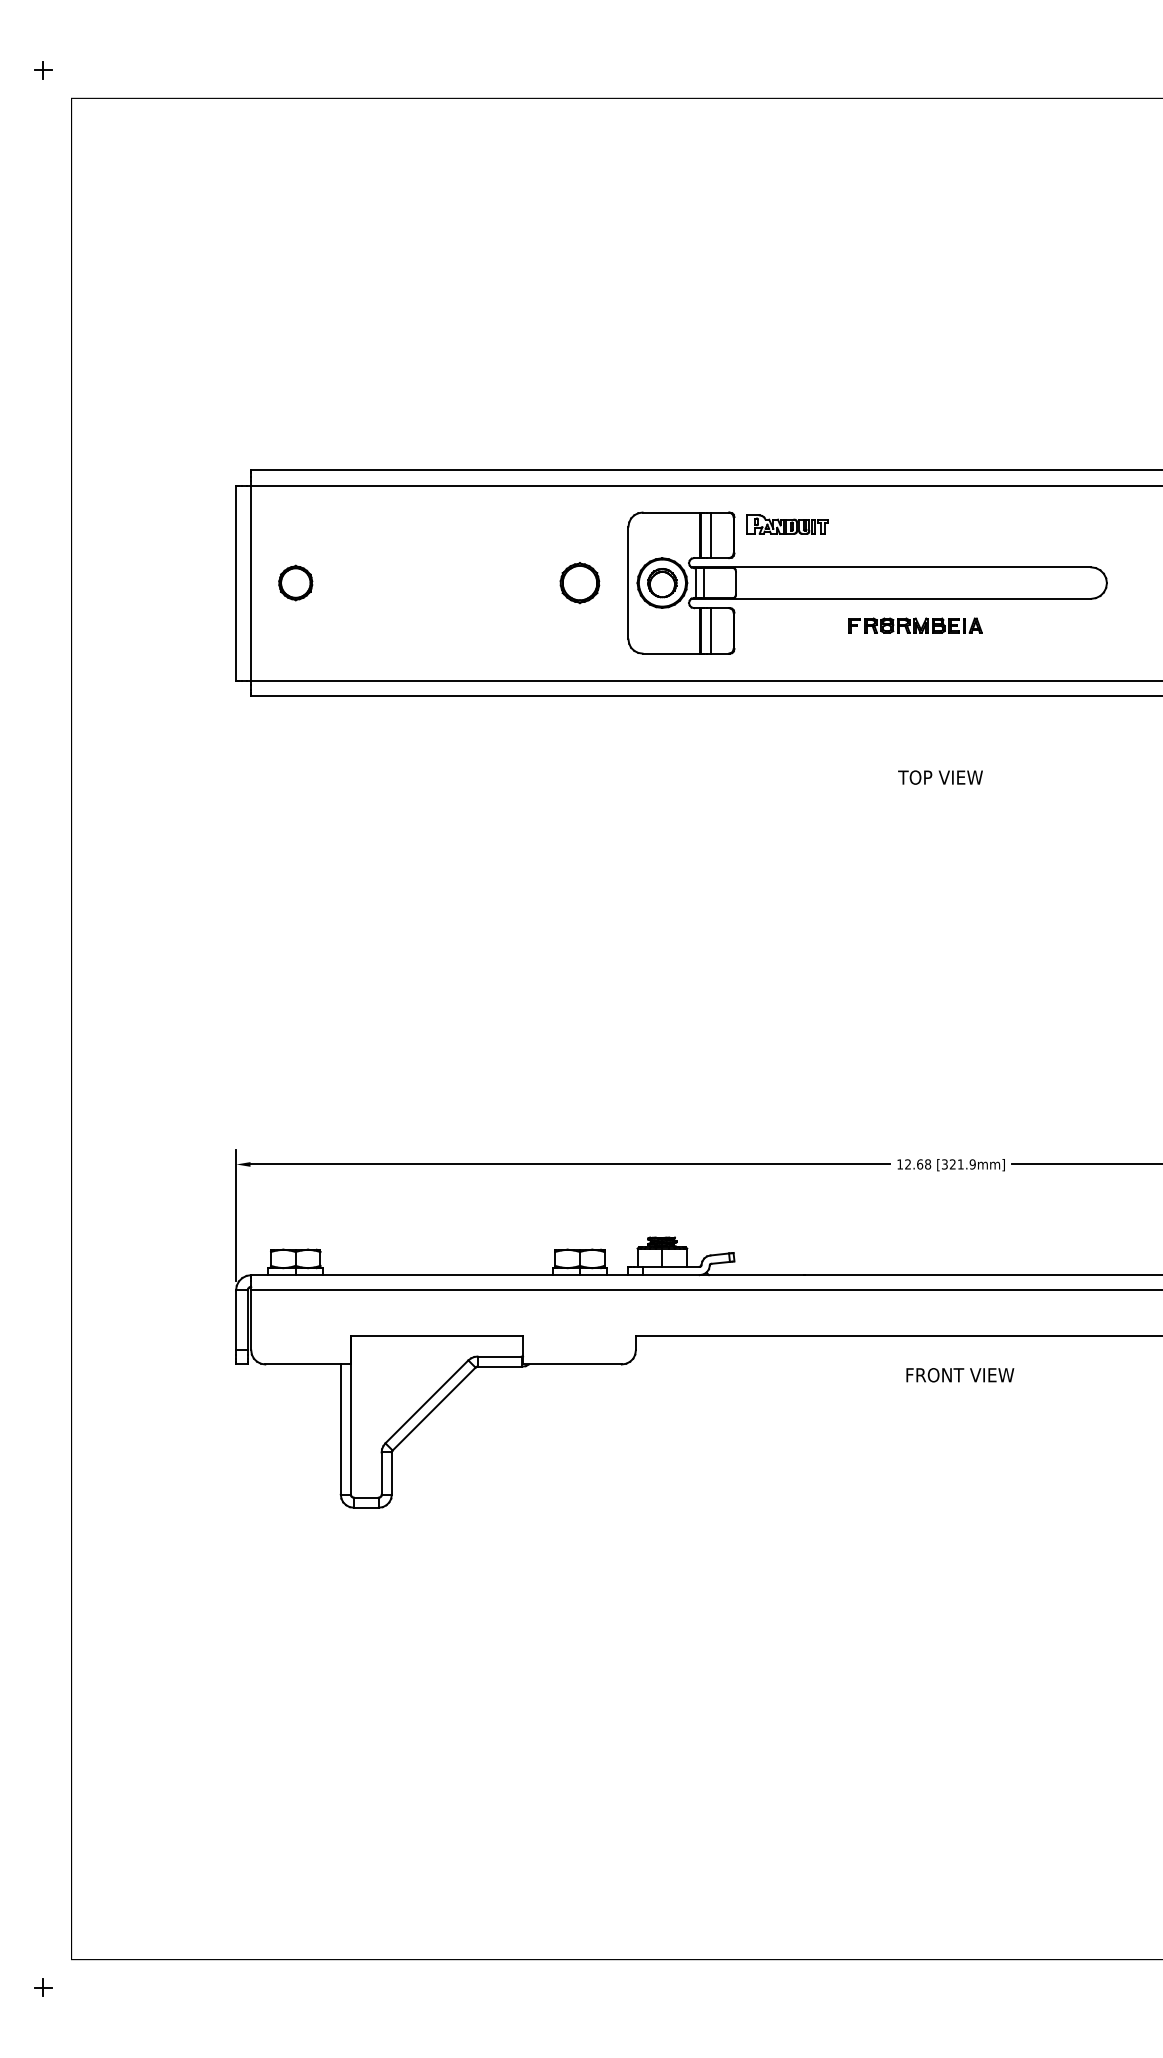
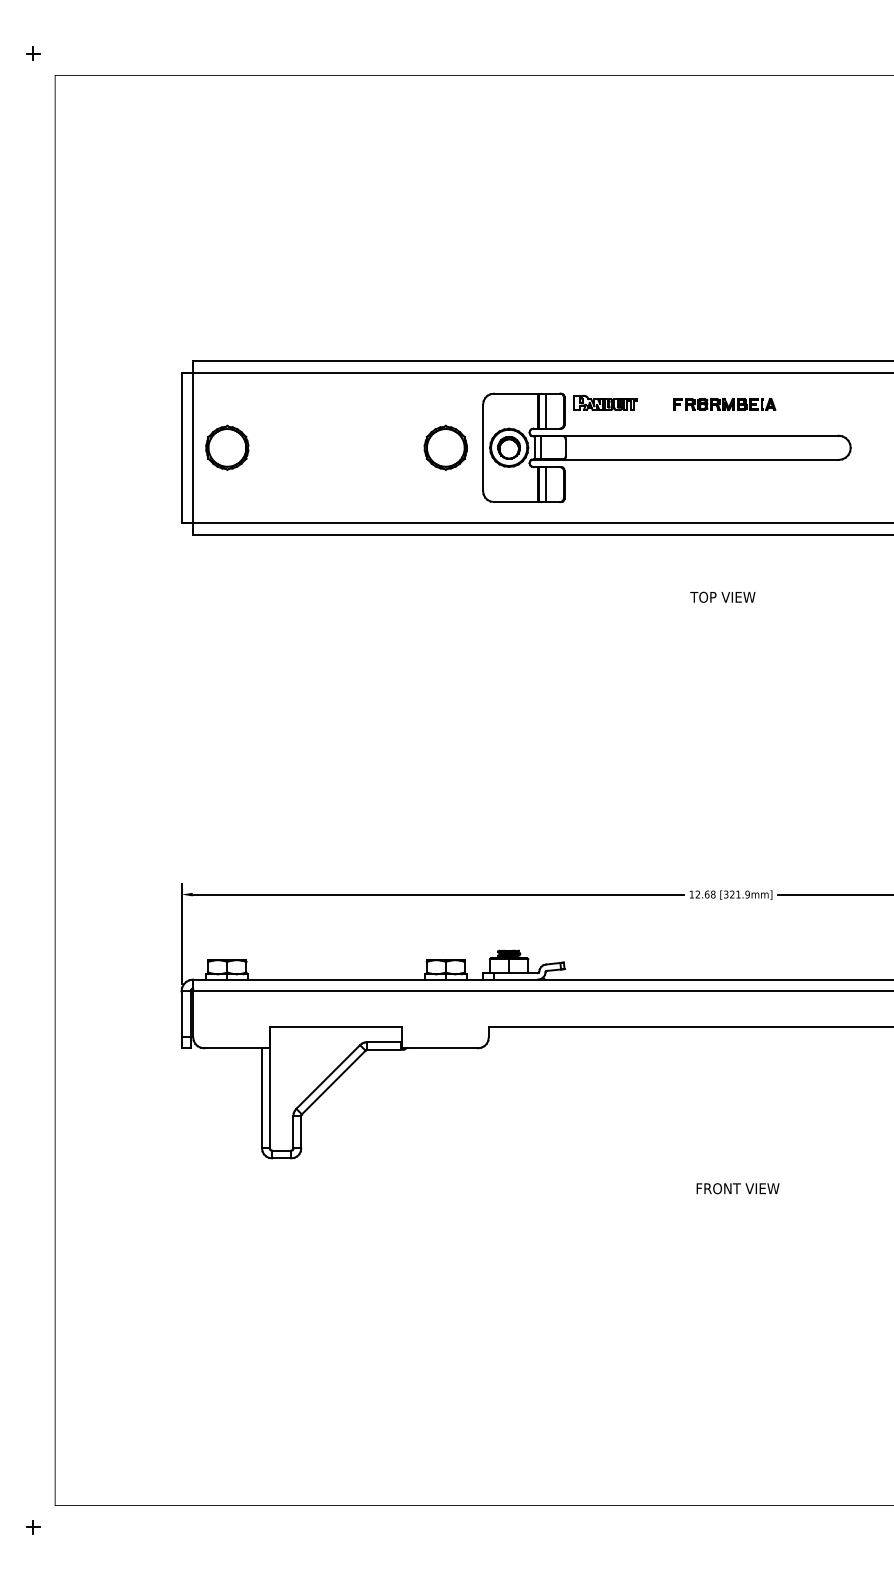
part: (295, 582) -> (227, 447), size x1.67
part: (579, 582) -> (445, 447), size x1.43
part: (915, 625) -> (724, 404), moved
text: (960, 1375) -> (738, 1188), moved

